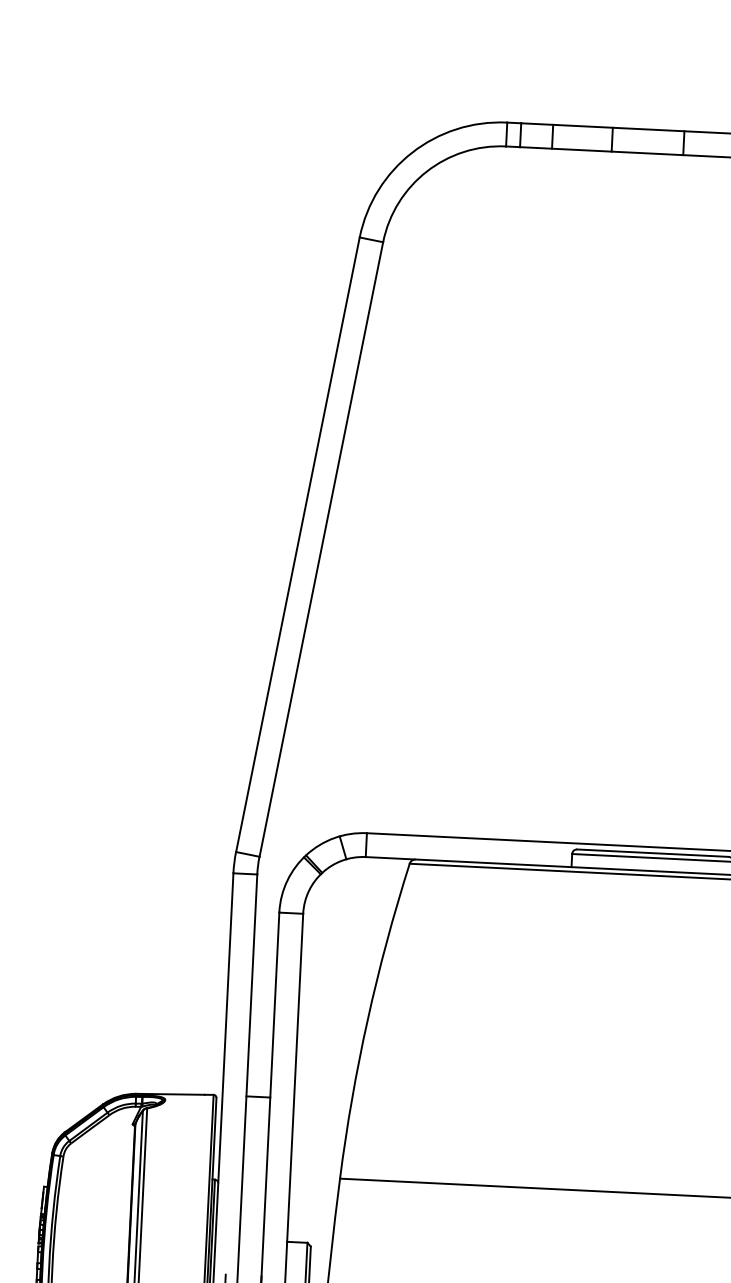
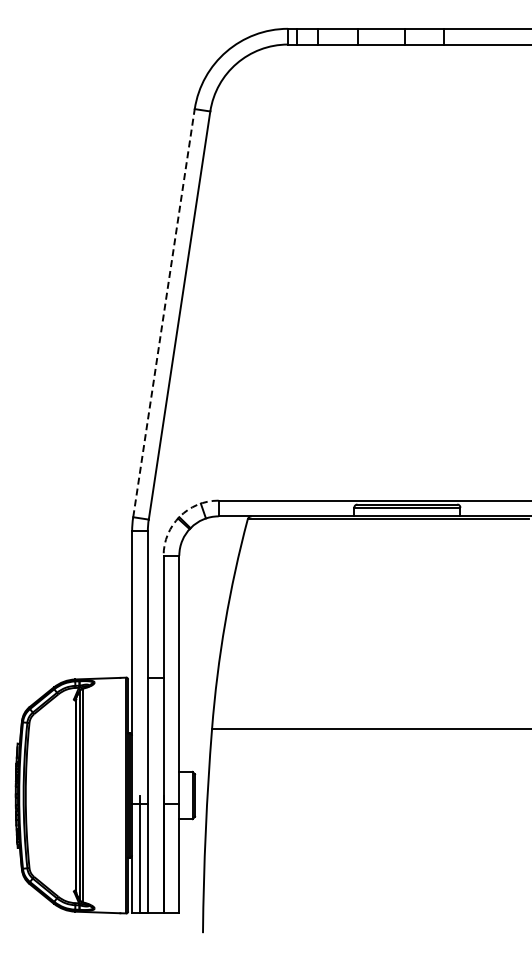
line: (298, 543) -> (164, 312), solid -> dashed
arc: (306, 854) -> (179, 516), solid -> dashed

